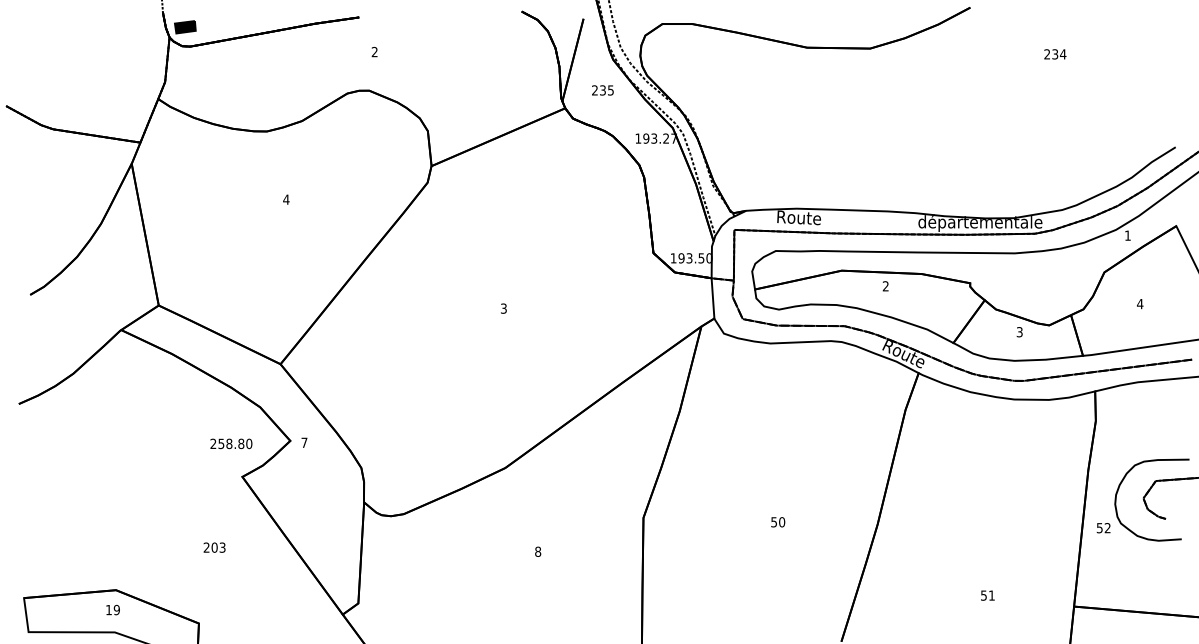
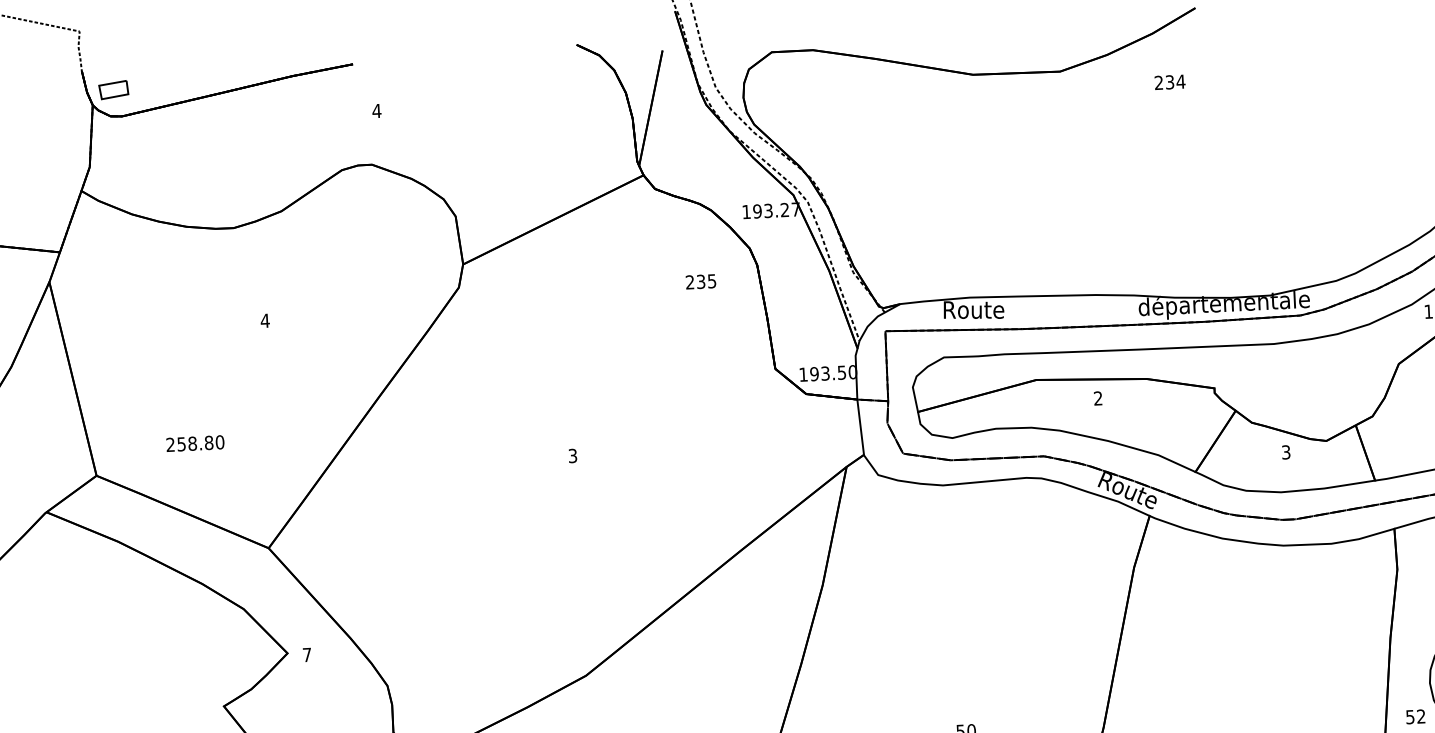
fill: (184, 27) -> (112, 90), removed
text: (374, 51) -> (376, 110), 2 -> 4
text: (1055, 54) -> (1170, 82), moved
text: (602, 90) -> (700, 281), moved
text: (231, 443) -> (195, 443), moved

